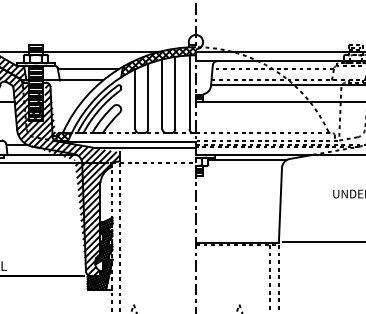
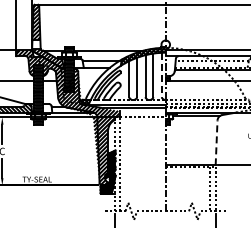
line: (188, 93) -> (161, 75), solid -> dashed
line: (280, 204) -> (216, 142), solid -> dashed

